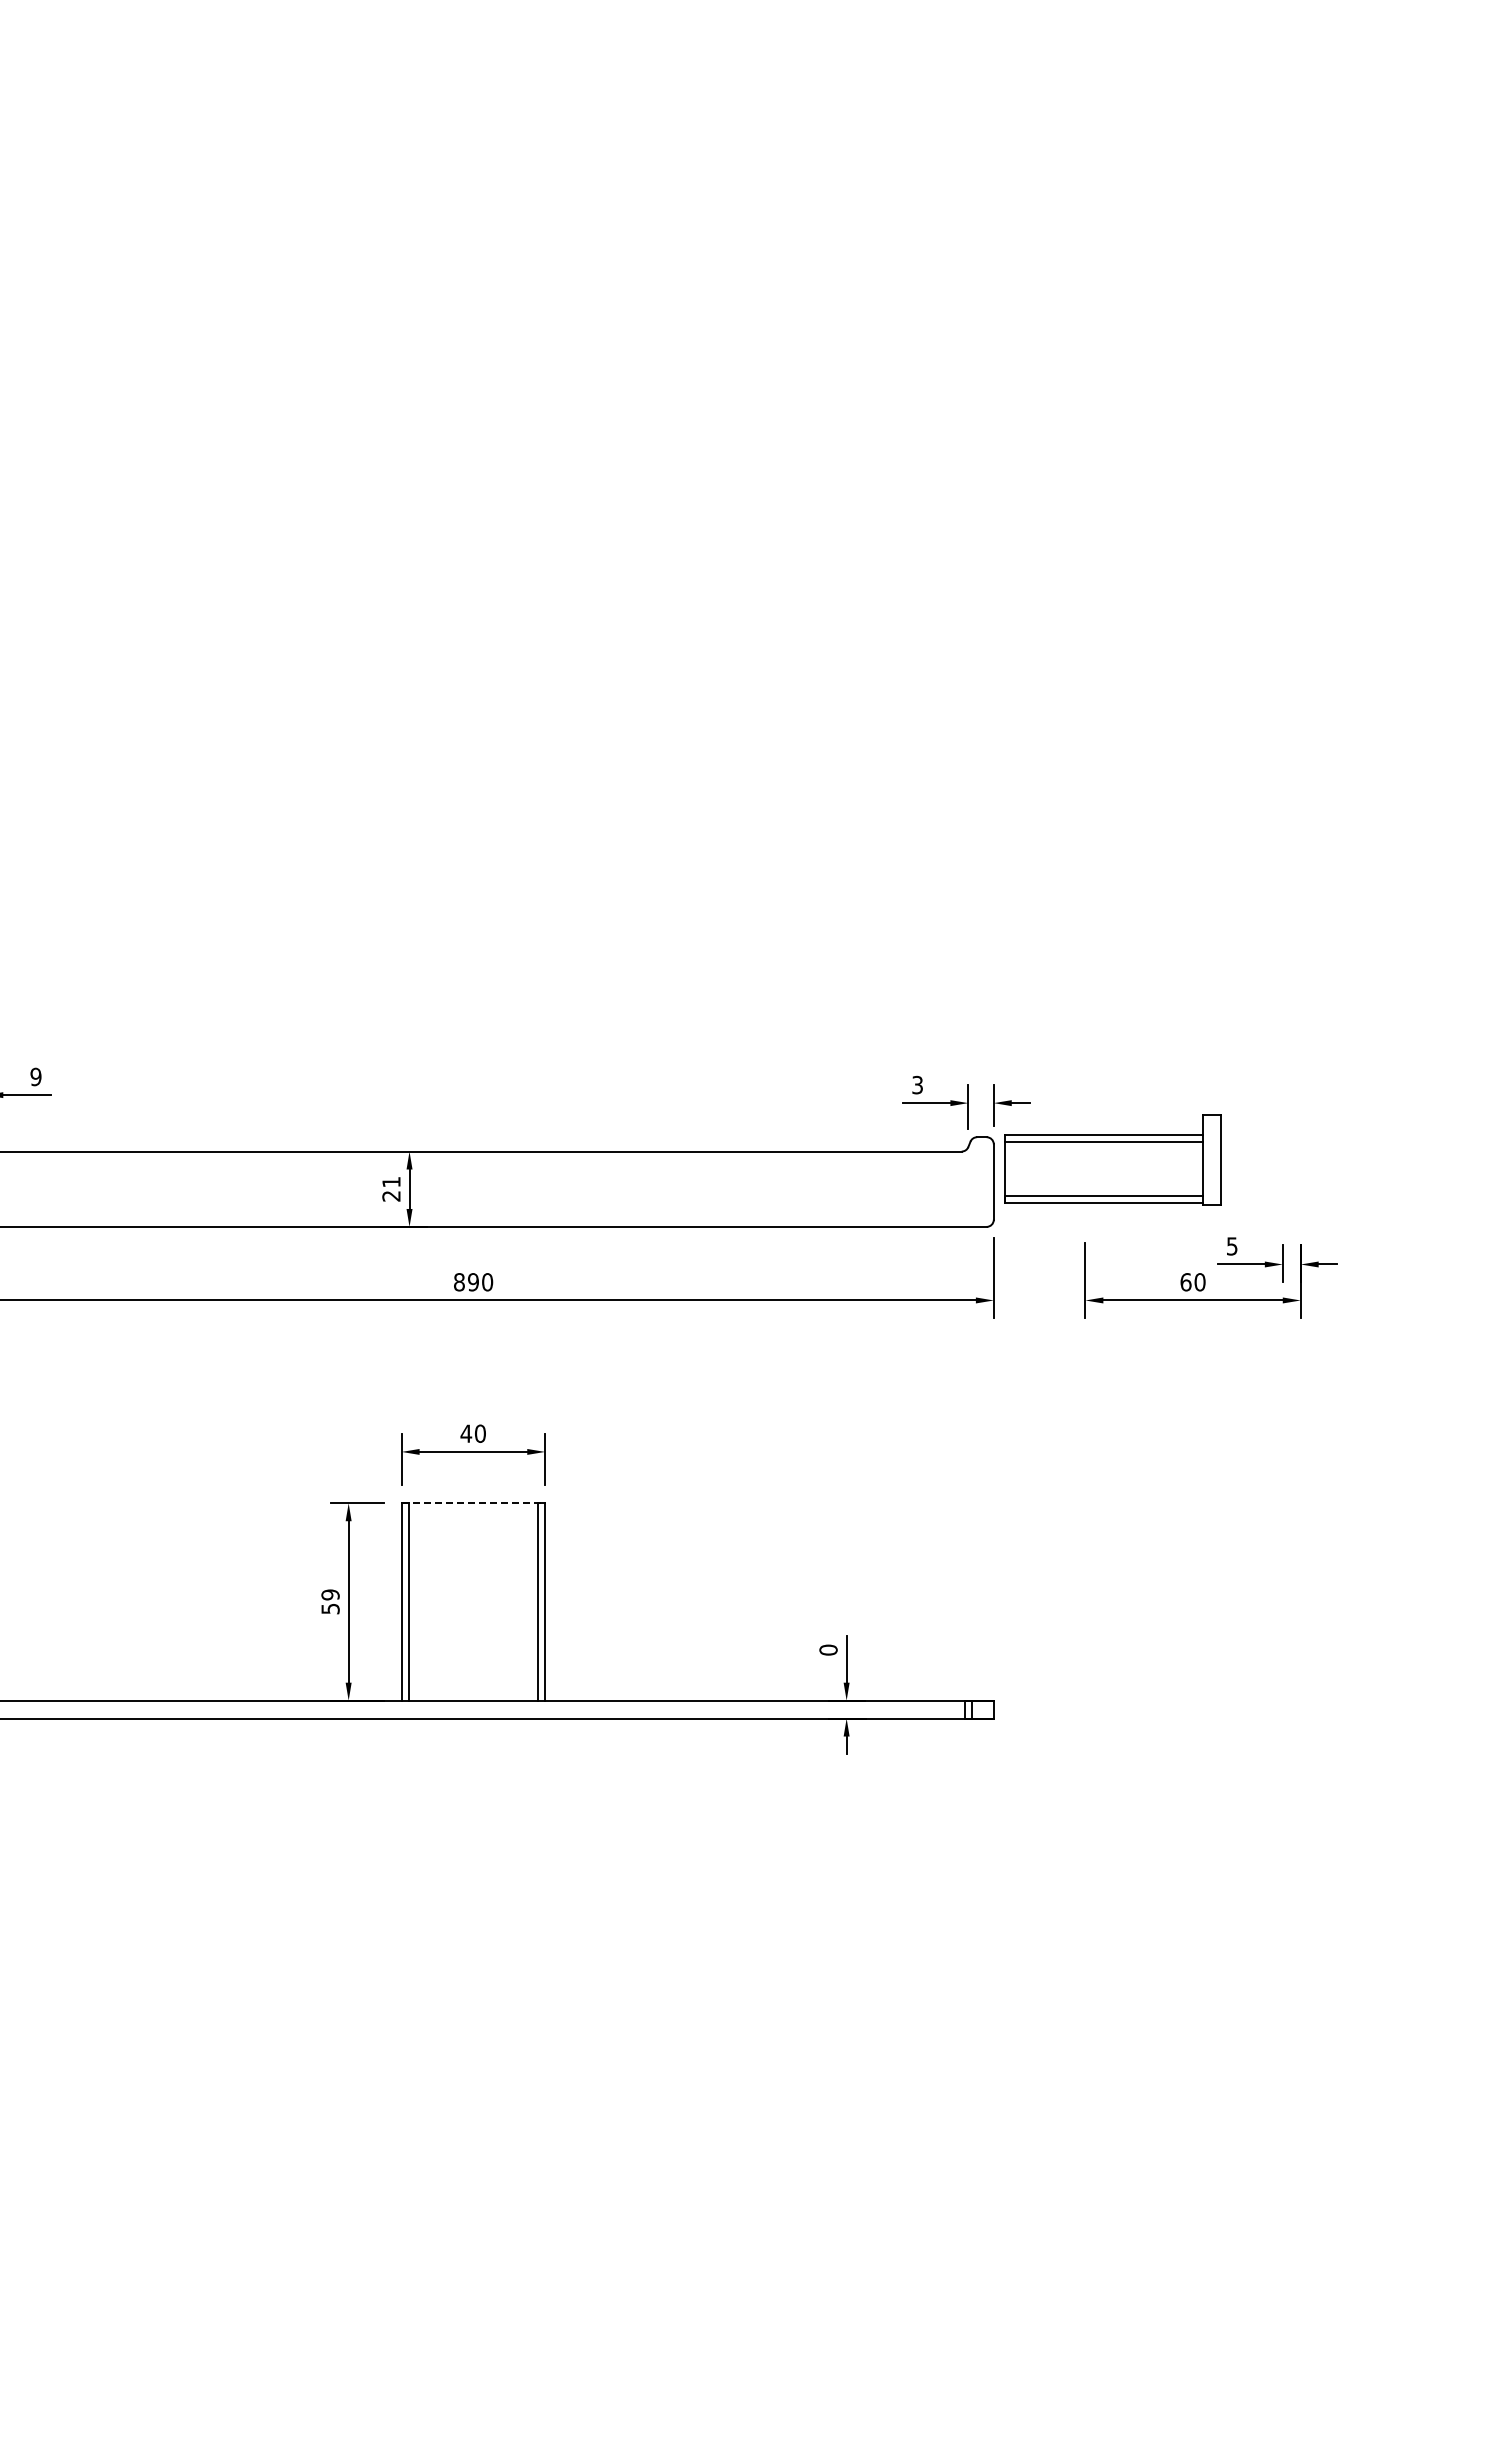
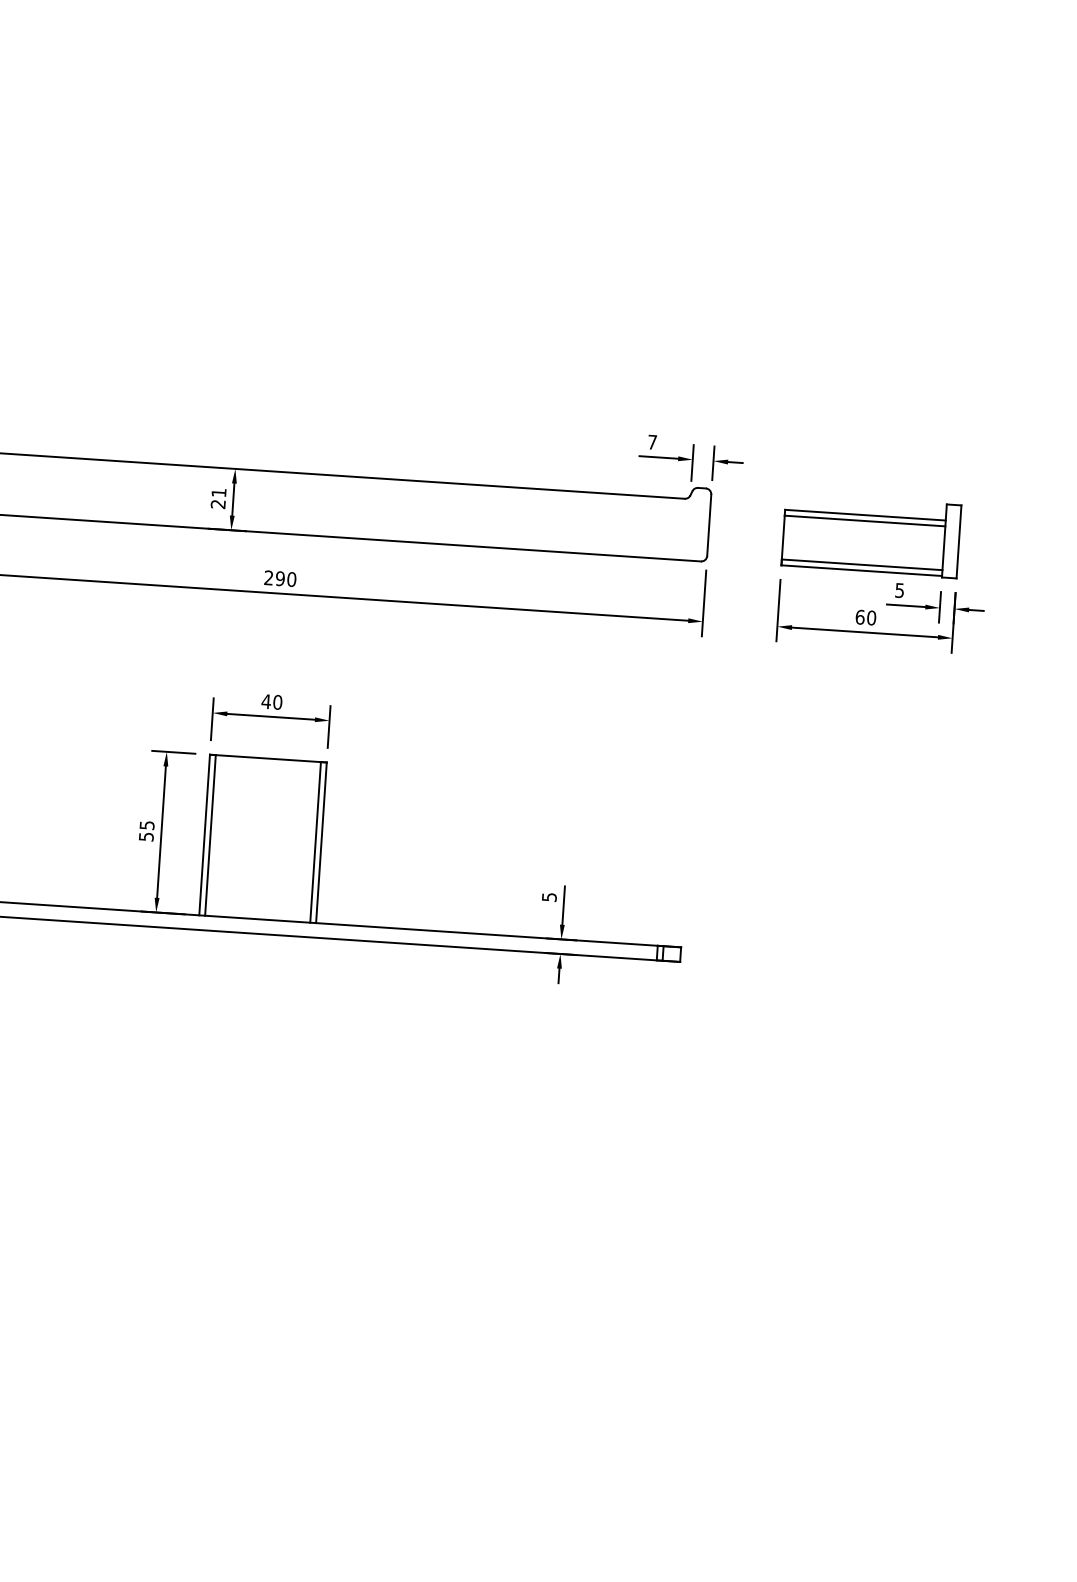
text: (917, 1084) -> (652, 441), 3 -> 7
part: (1112, 1159) -> (870, 535), moved
text: (459, 1282) -> (268, 578), 890 -> 290
line: (473, 1503) -> (268, 758), dashed -> solid
text: (330, 1594) -> (147, 825), 59 -> 55
text: (828, 1649) -> (549, 896), 0 -> 5

